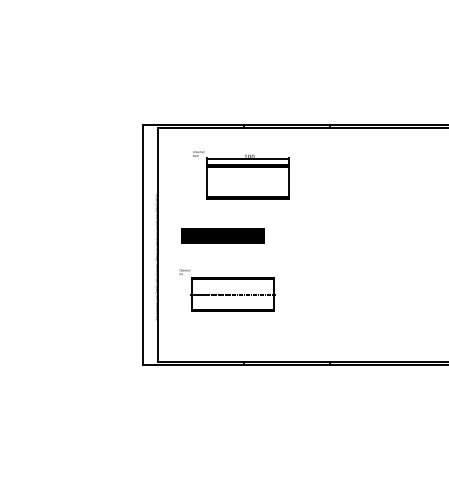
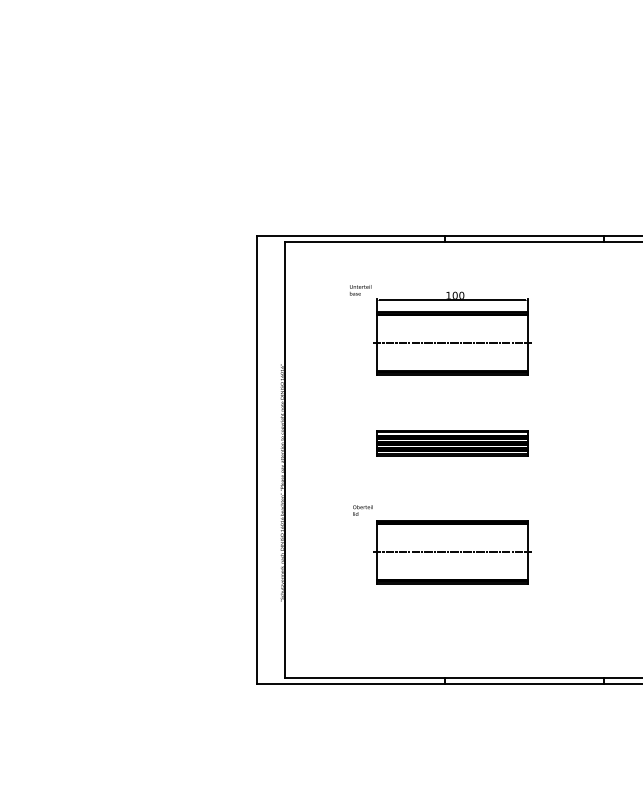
line: (247, 182) -> (451, 343), added
part: (222, 235) -> (451, 442), moved
part: (227, 290) -> (442, 544), moved

